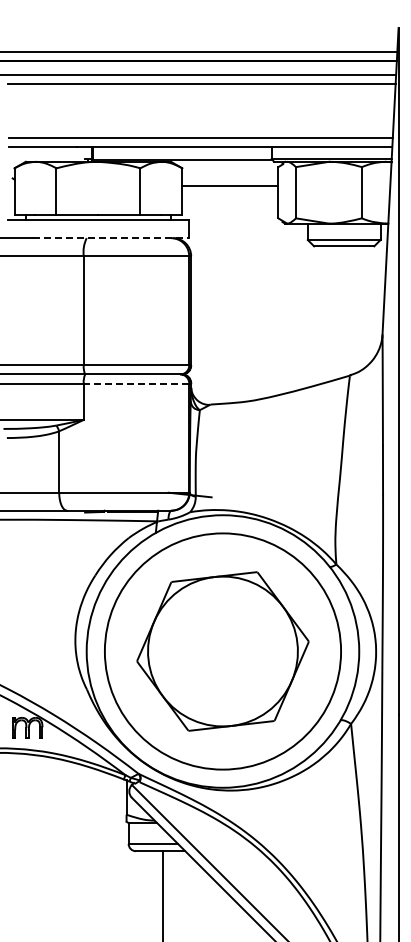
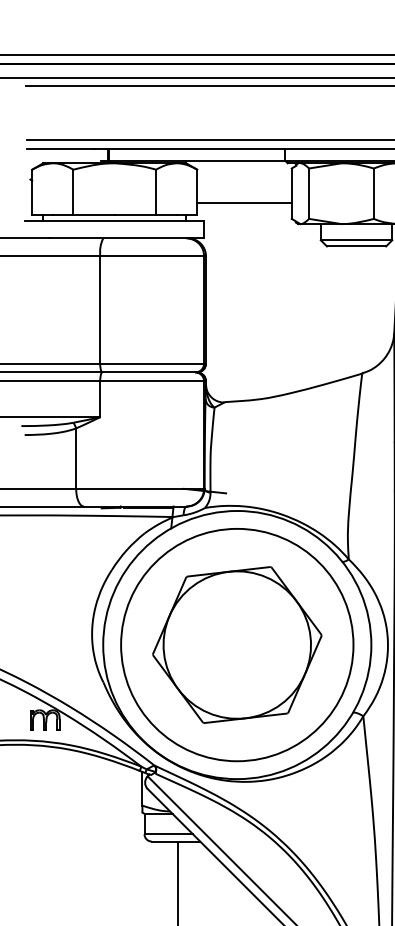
line: (230, 185) -> (244, 202), moved
line: (111, 238) -> (127, 238), dashed -> solid
line: (136, 383) -> (152, 381), dashed -> solid

